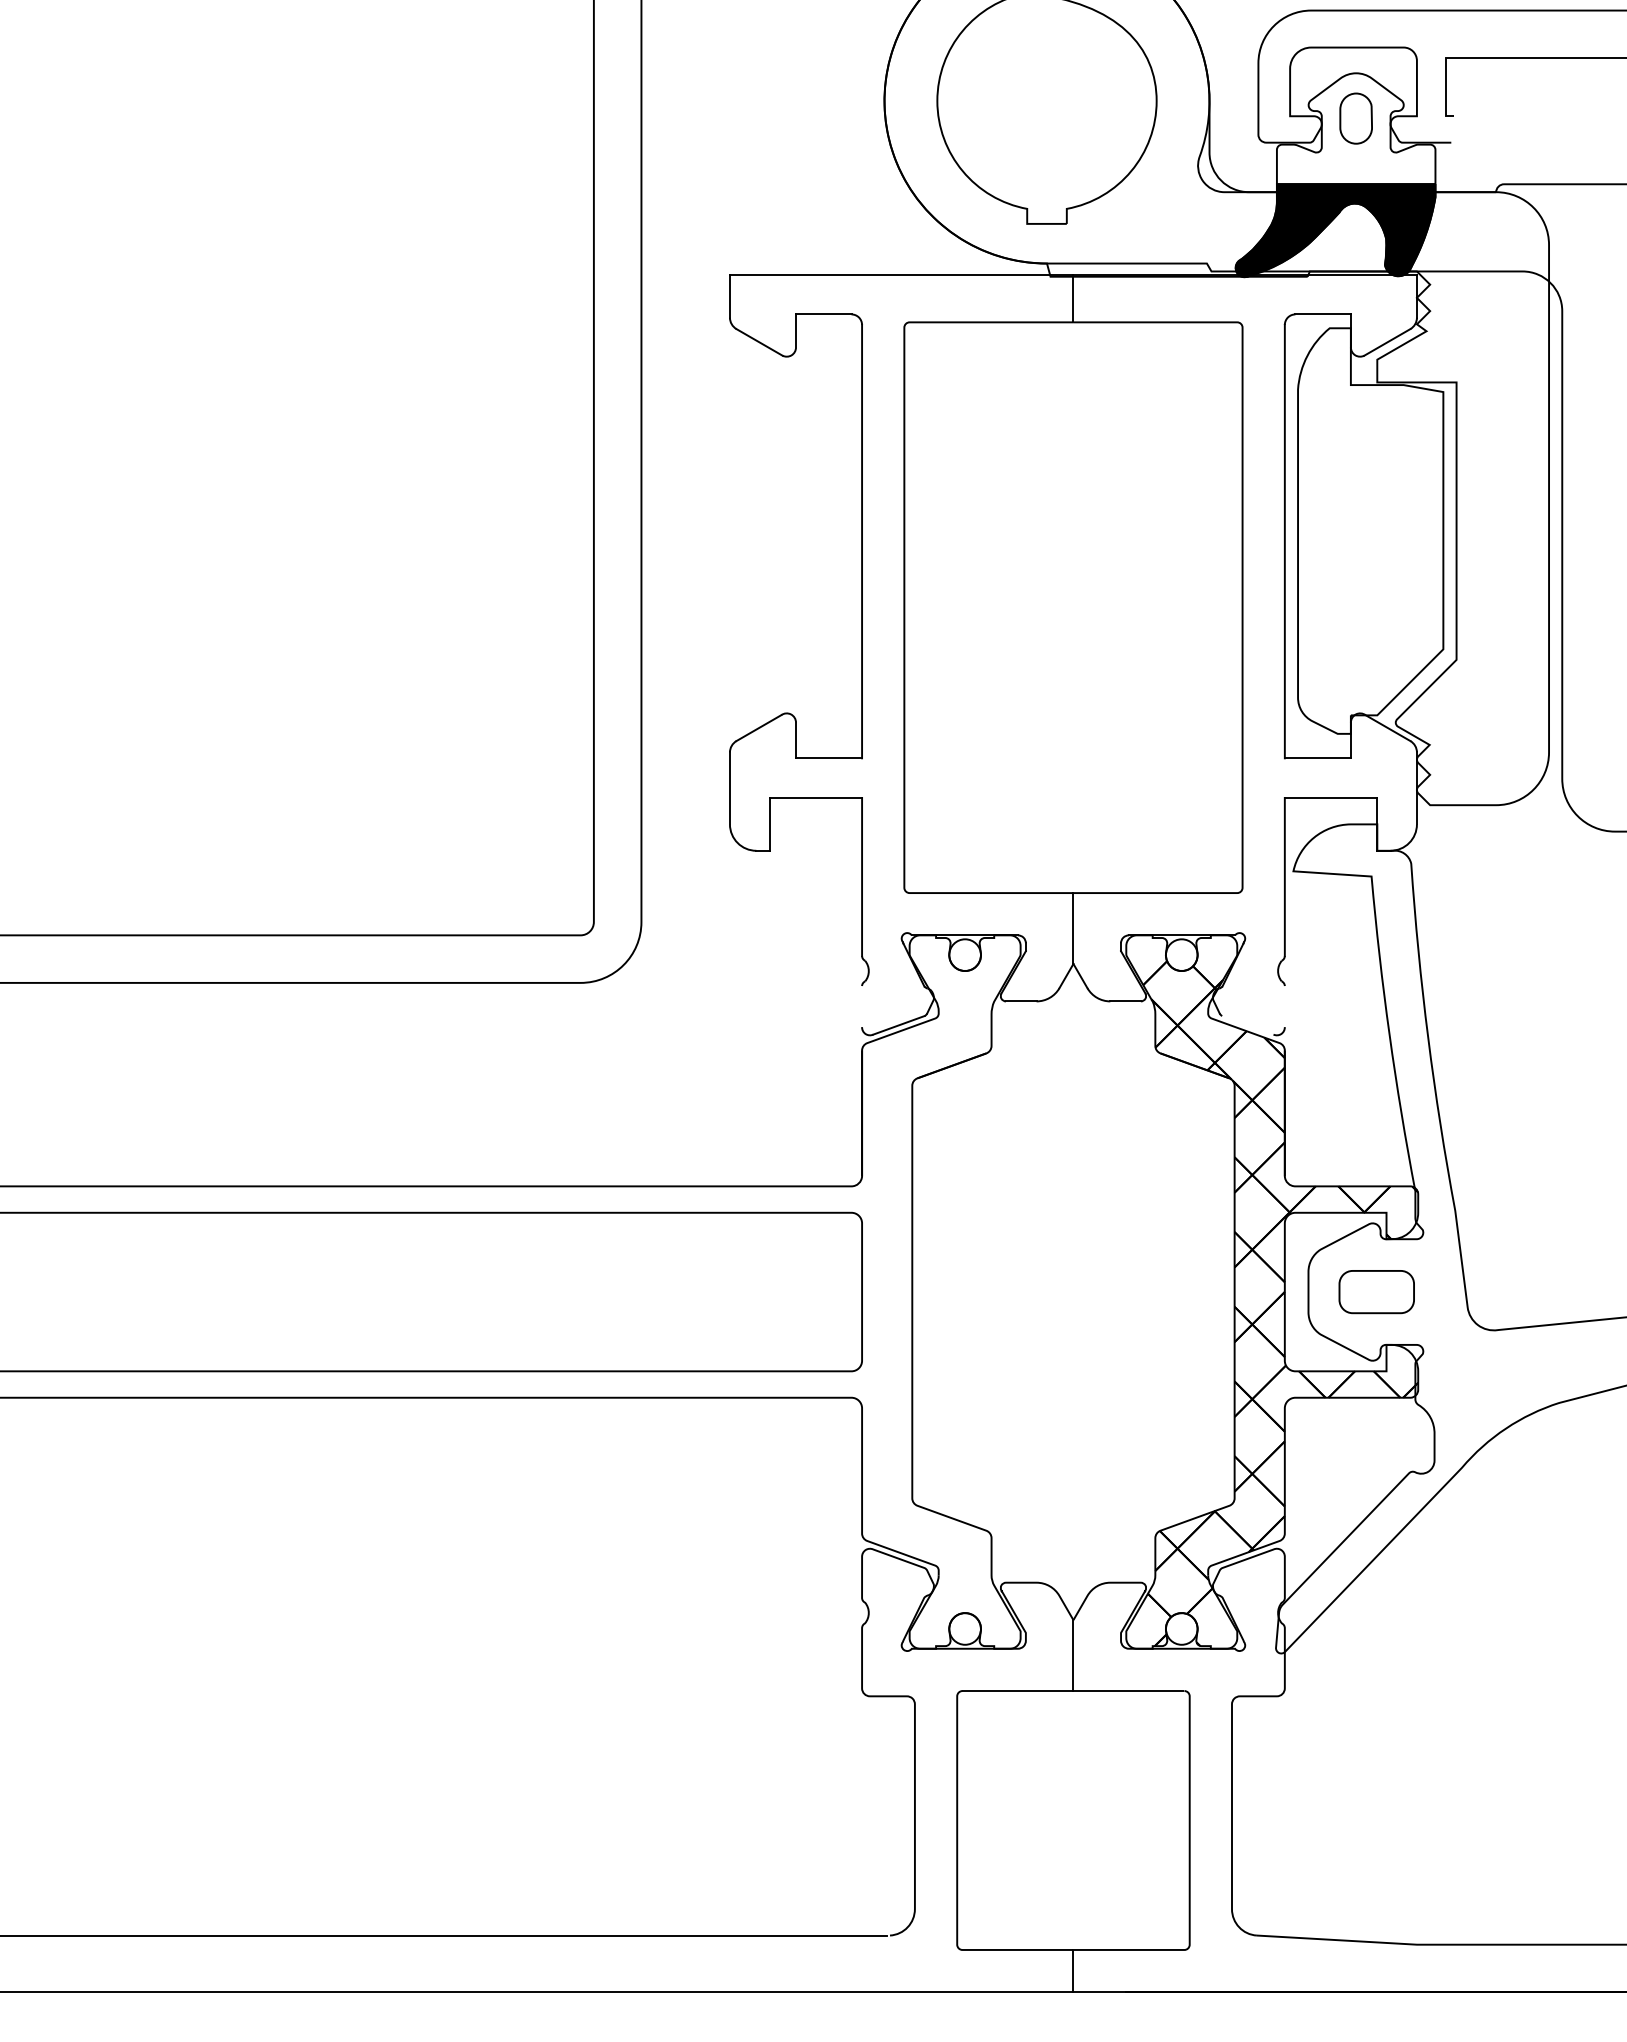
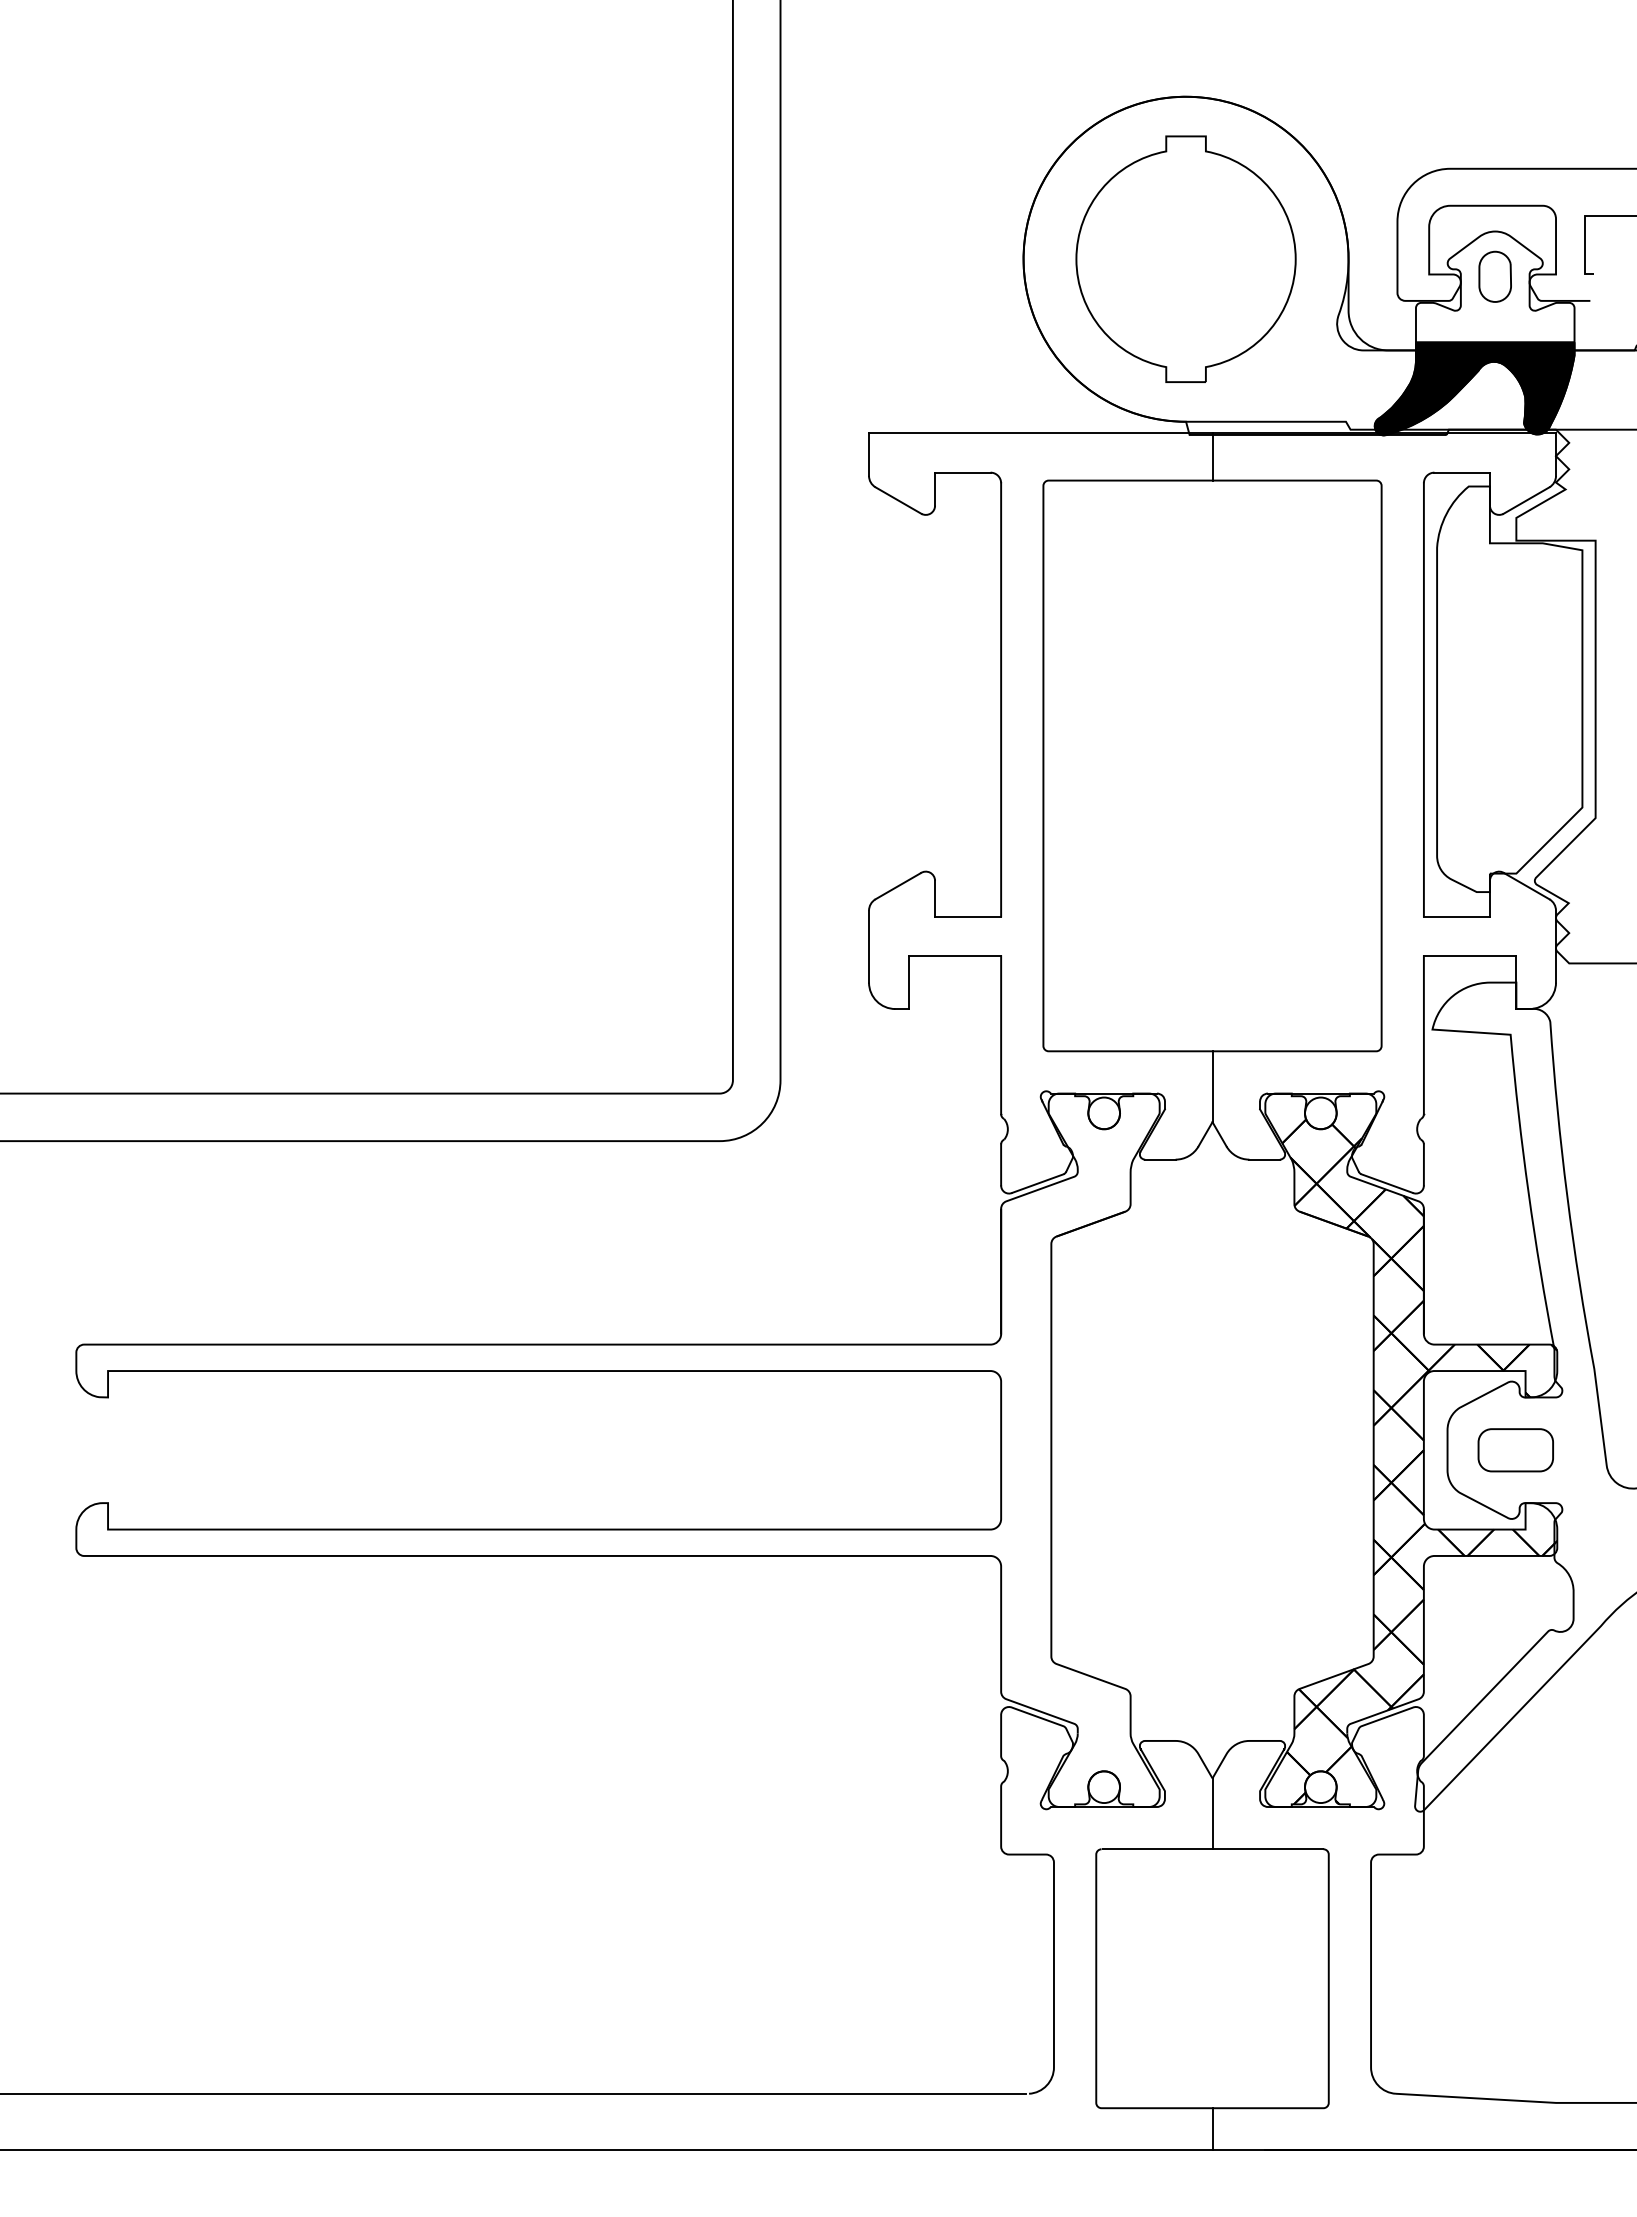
line: (862, 1006) -> (1001, 1164), added
line: (1284, 1006) -> (1423, 1164), added
line: (1247, 1025) -> (1386, 1183), added

